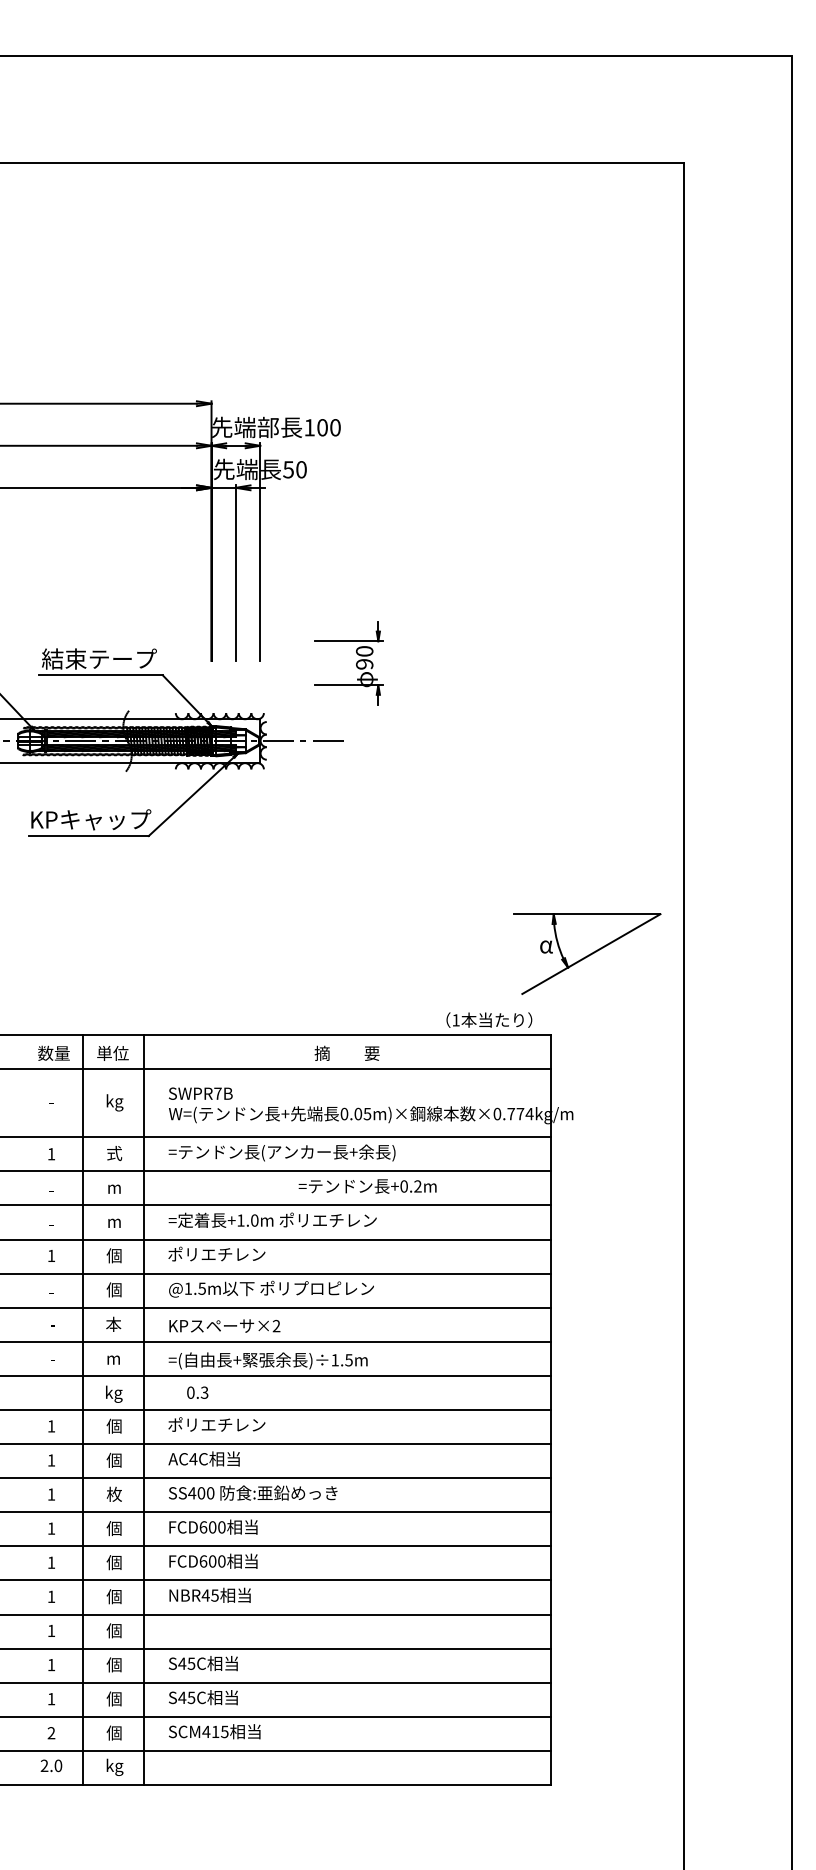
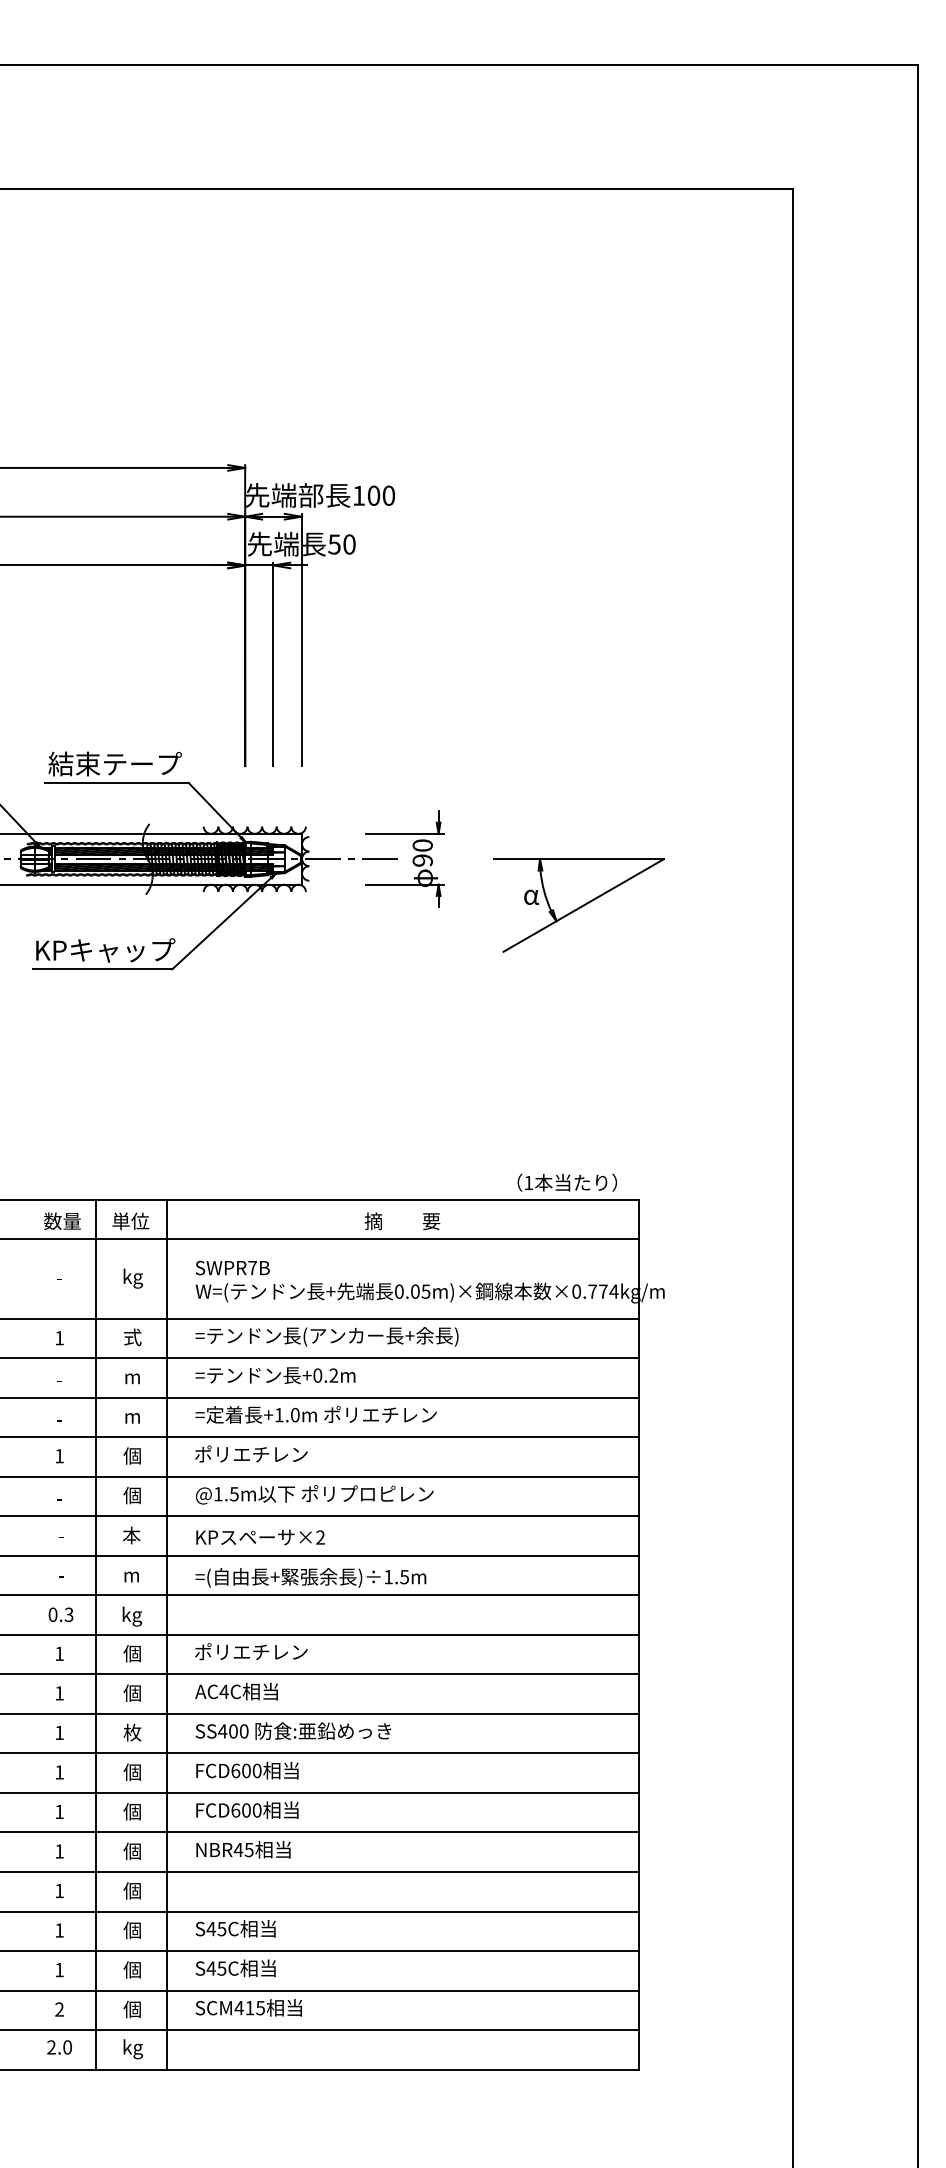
part: (356, 663) -> (413, 859), moved
part: (587, 953) -> (579, 904), moved
text: (367, 1186) -> (275, 1375), moved
text: (197, 1392) -> (60, 1614), moved

